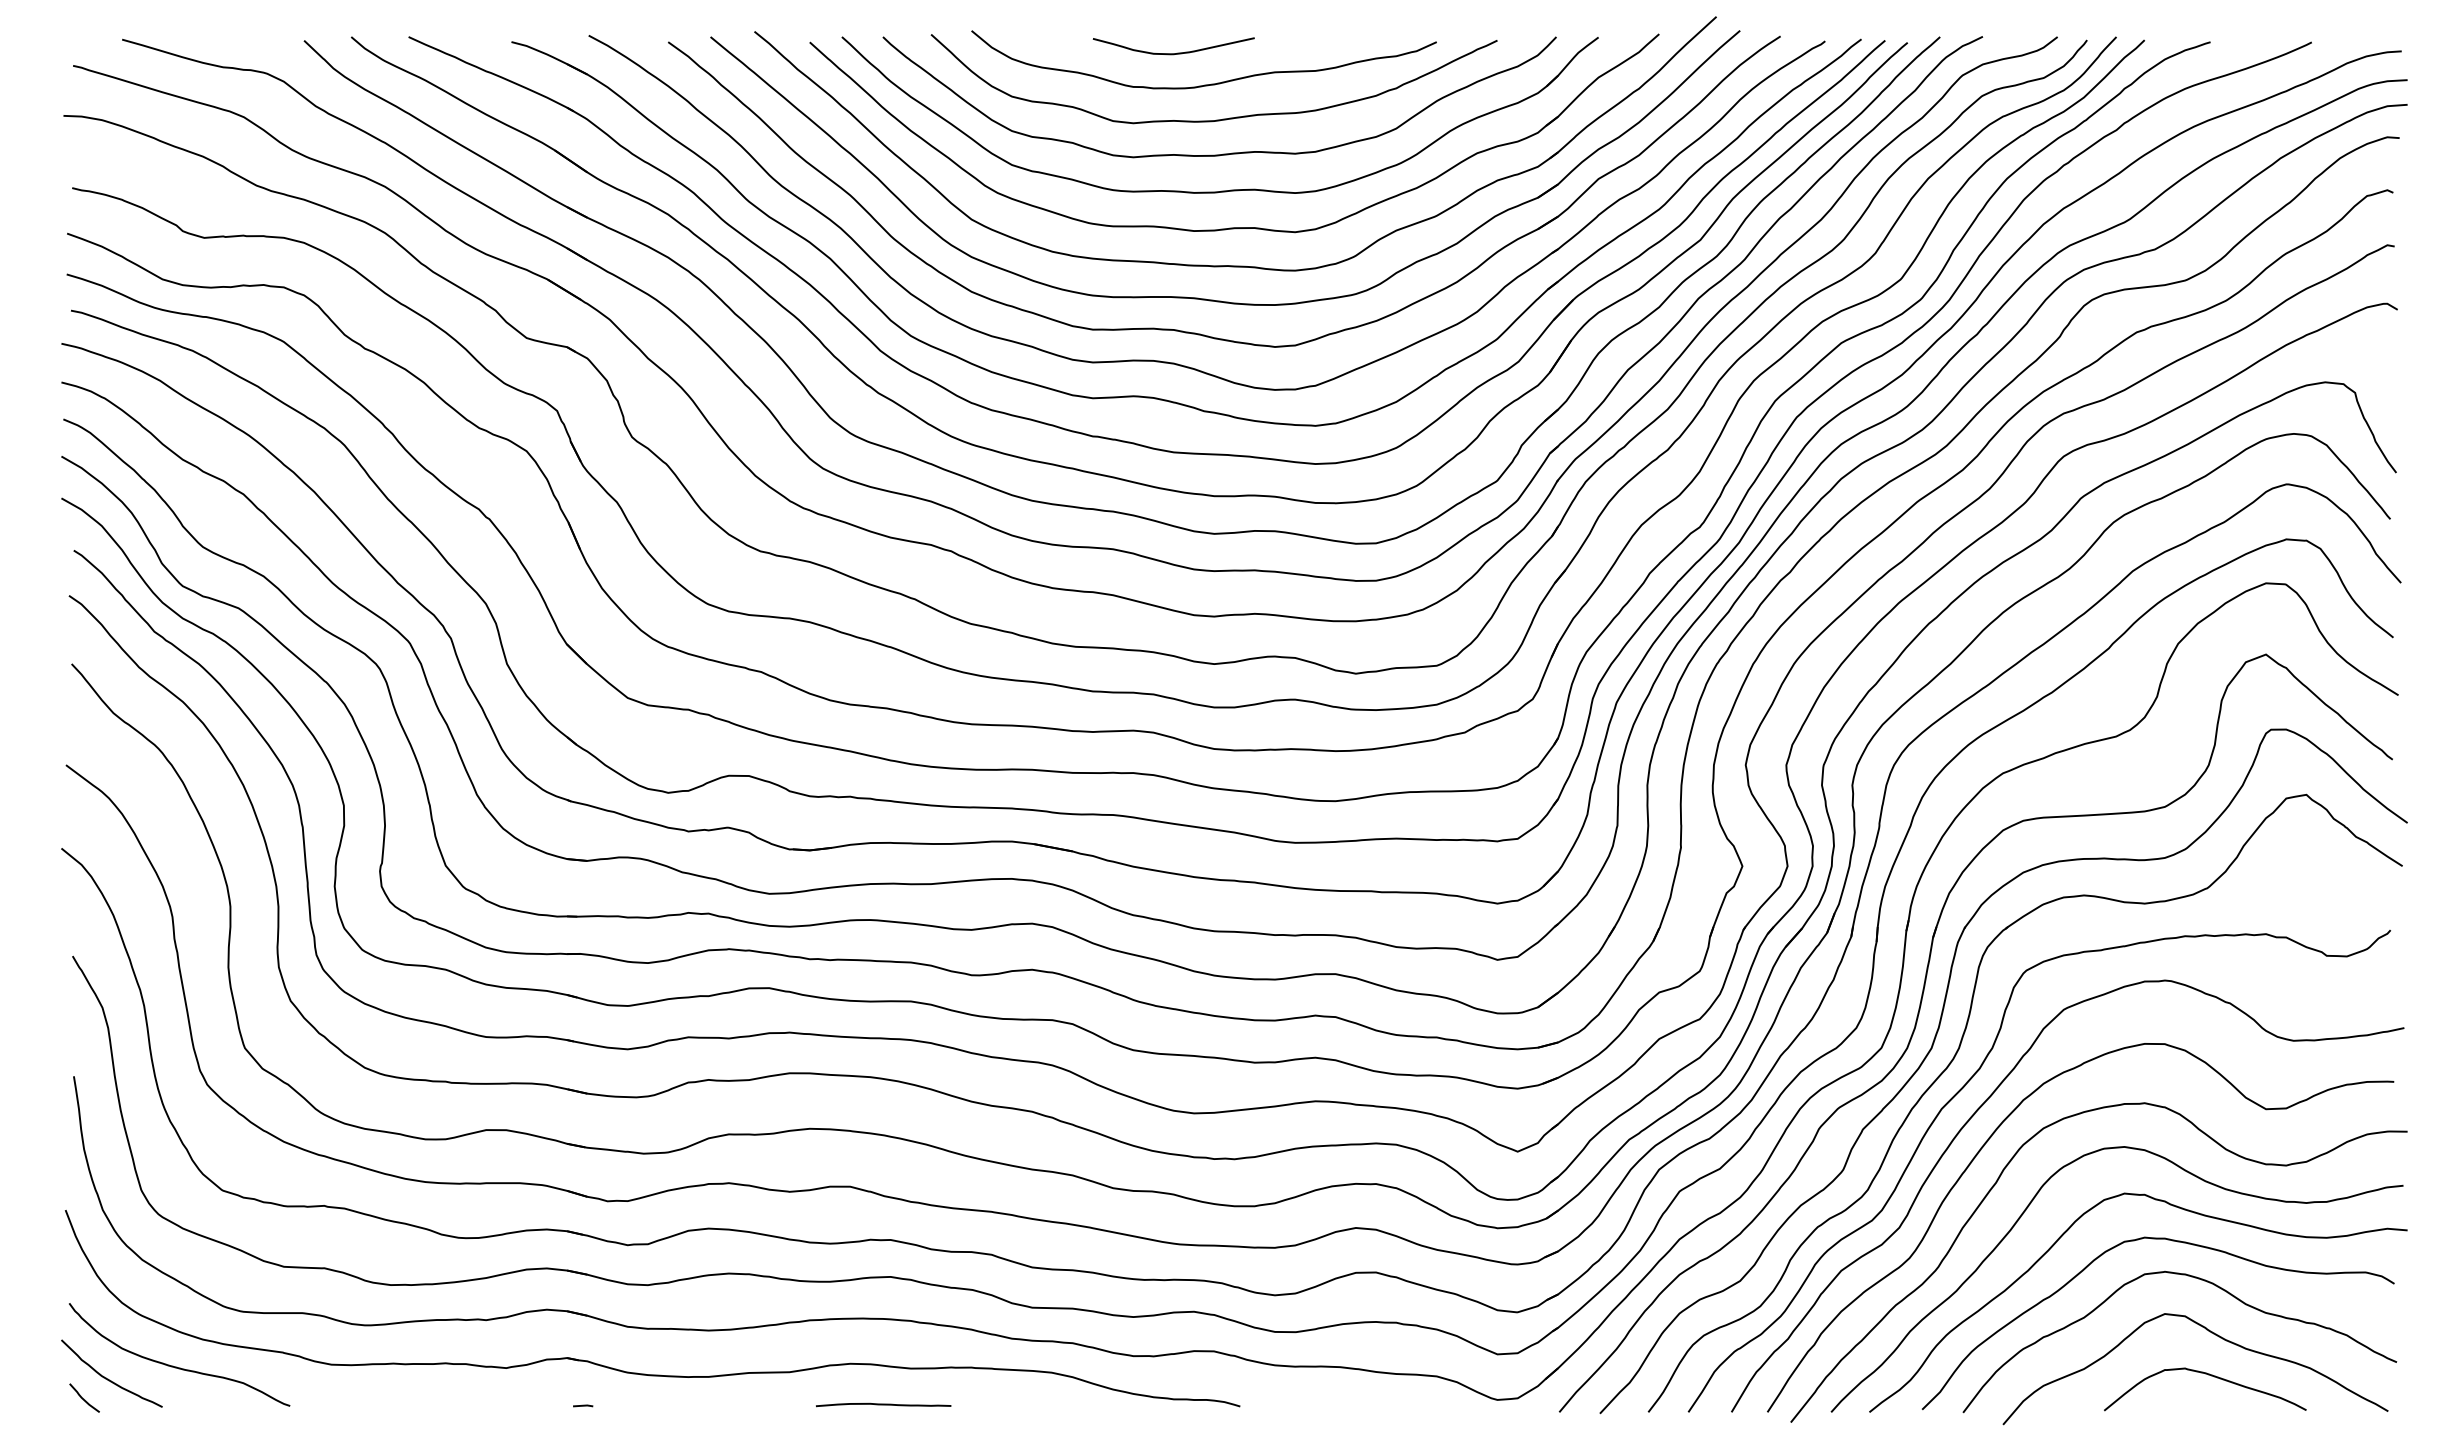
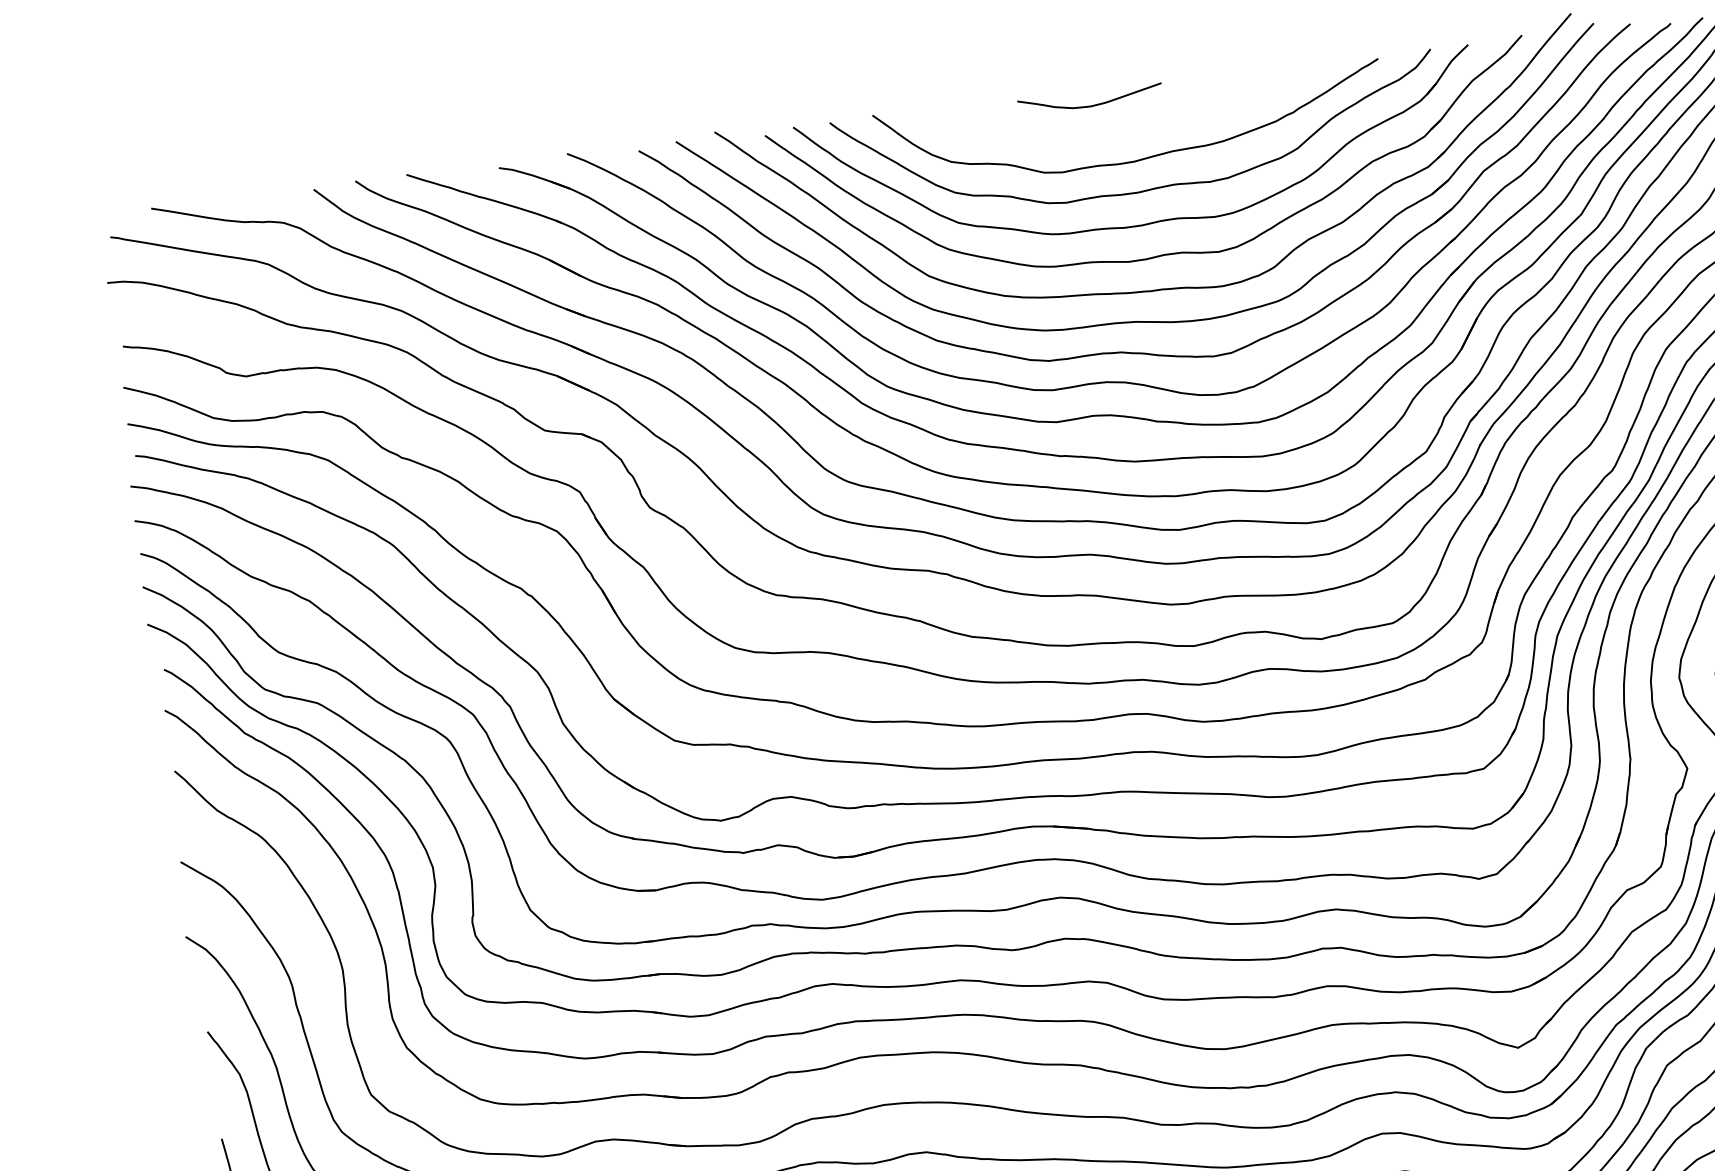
curve: (1204, 84) -> (1121, 130), removed

